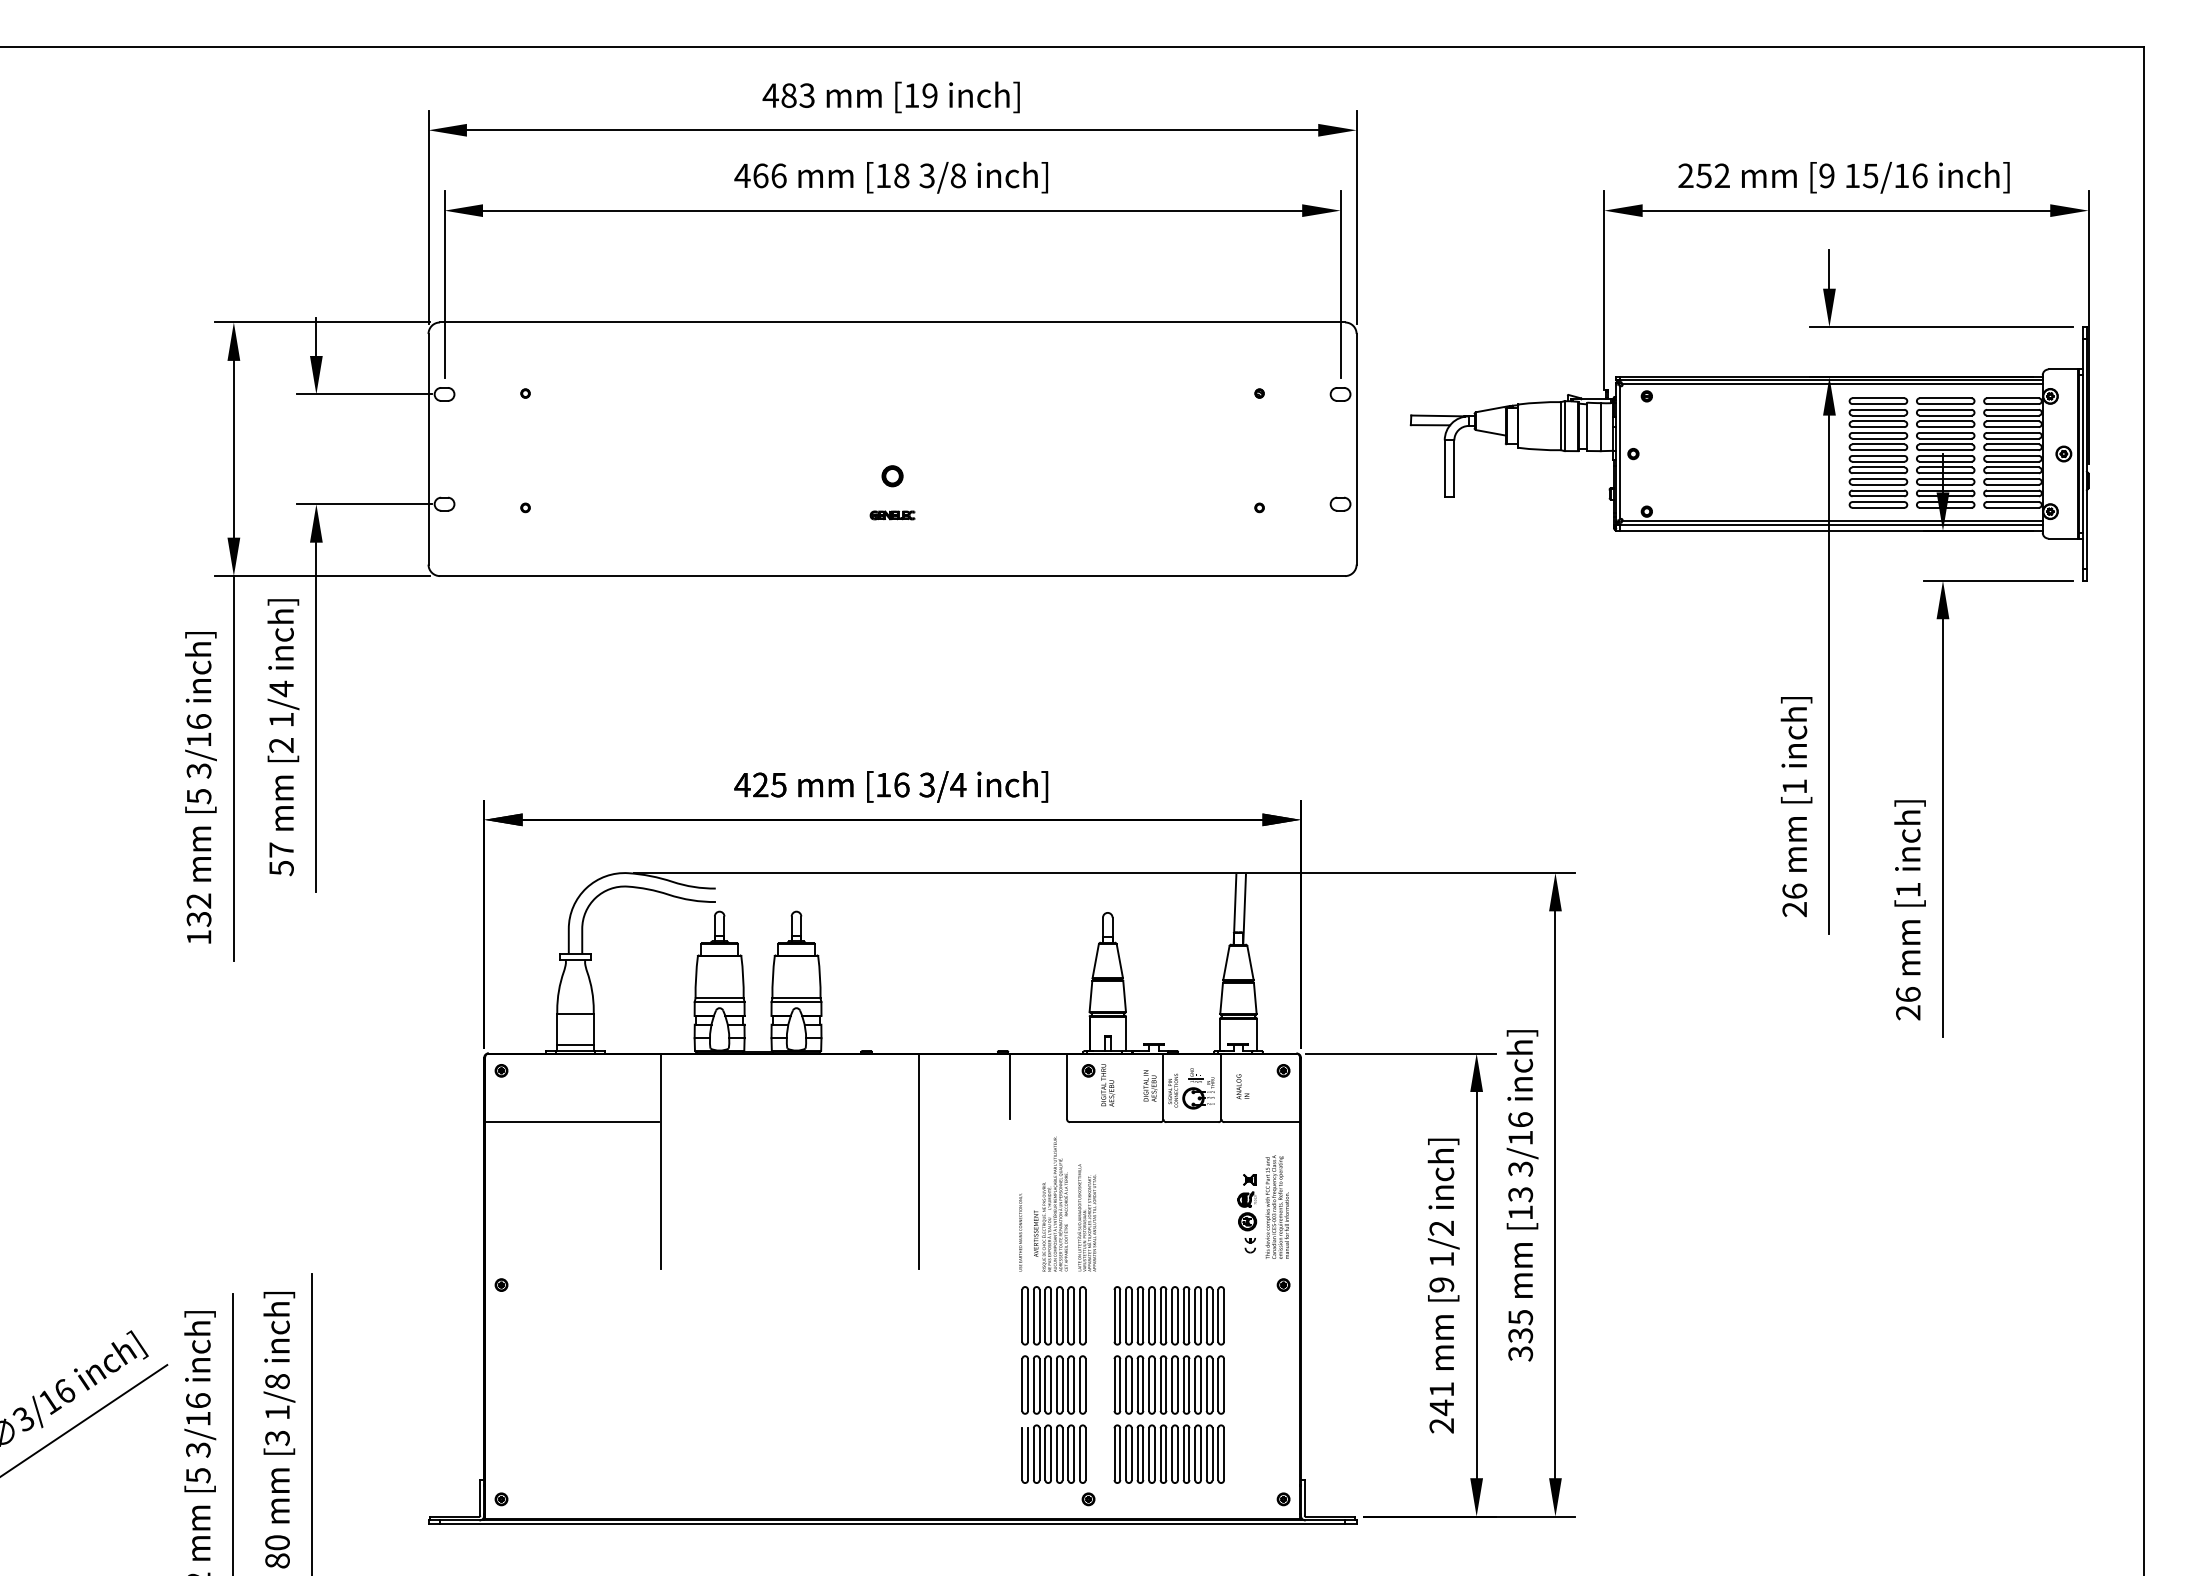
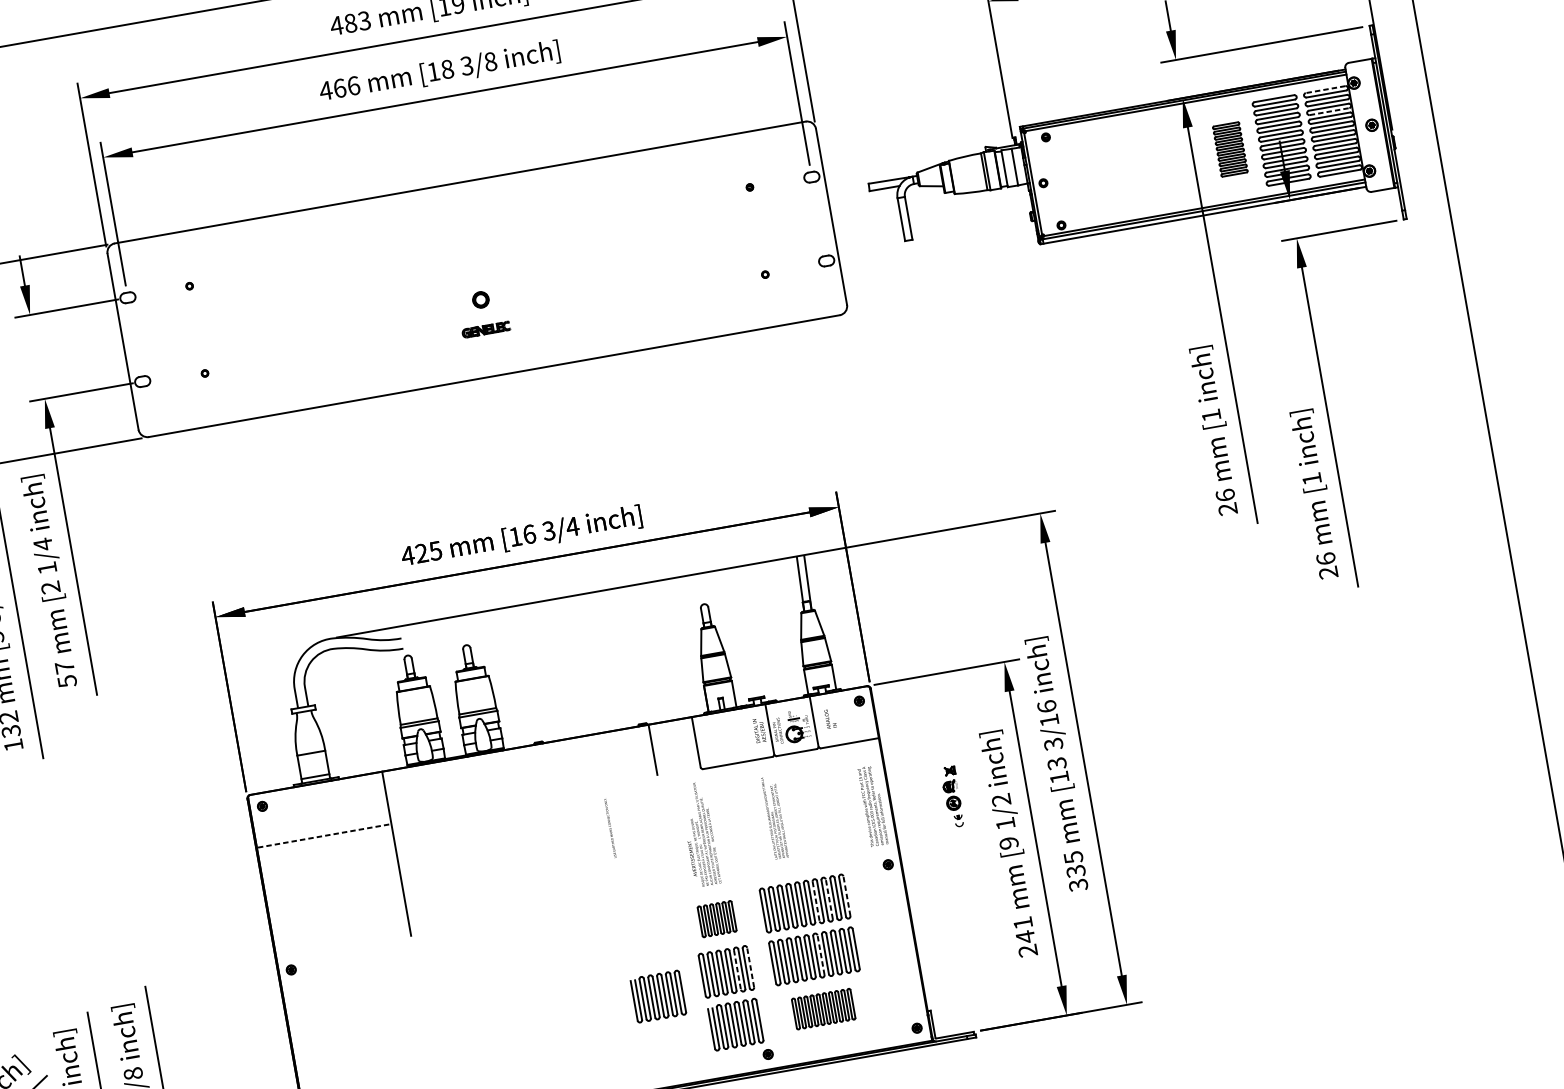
line: (2012, 398) -> (1325, 89), solid -> dashed
line: (2012, 427) -> (1329, 111), solid -> dashed
part: (1878, 452) -> (1230, 149), size x0.6
part: (892, 515) -> (486, 329), size x1.4
part: (1098, 1085) -> (720, 737), removed
line: (571, 1122) -> (322, 836), solid -> dashed
line: (918, 1160) -> (592, 818), removed
part: (1247, 1213) -> (952, 797), moved
text: (1086, 1217) -> (774, 817), moved
text: (1020, 1232) -> (610, 828), moved
part: (1053, 1315) -> (716, 918), size x0.7
line: (1183, 1315) -> (815, 901), solid -> dashed
line: (1200, 1315) -> (828, 899), solid -> dashed
line: (1224, 1315) -> (847, 895), solid -> dashed
line: (1068, 1385) -> (737, 970), solid -> dashed
line: (1085, 1385) -> (750, 968), solid -> dashed
line: (1177, 1385) -> (820, 955), solid -> dashed
part: (961, 1400) -> (657, 996), added
part: (1168, 1453) -> (823, 1008), size x0.7

